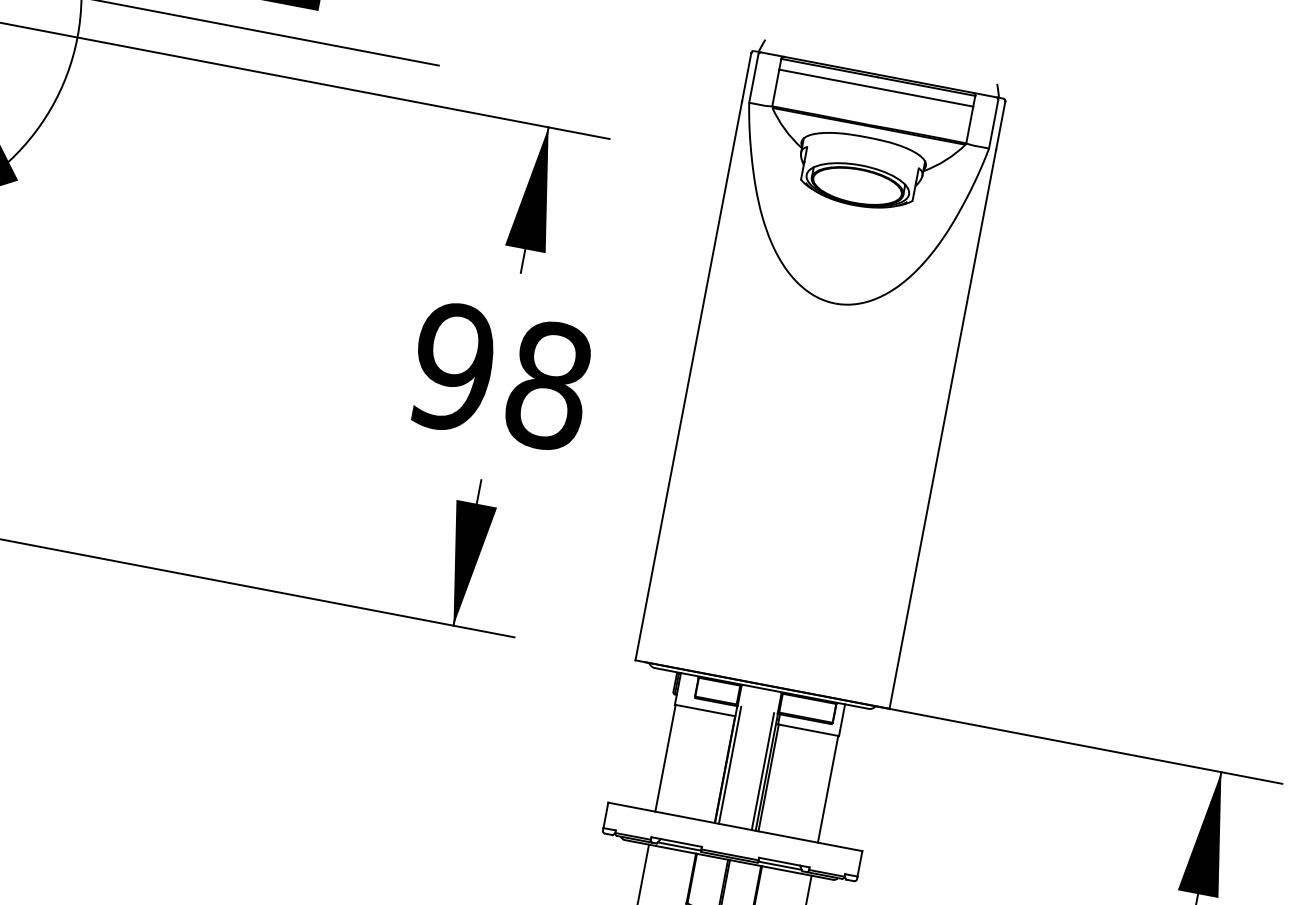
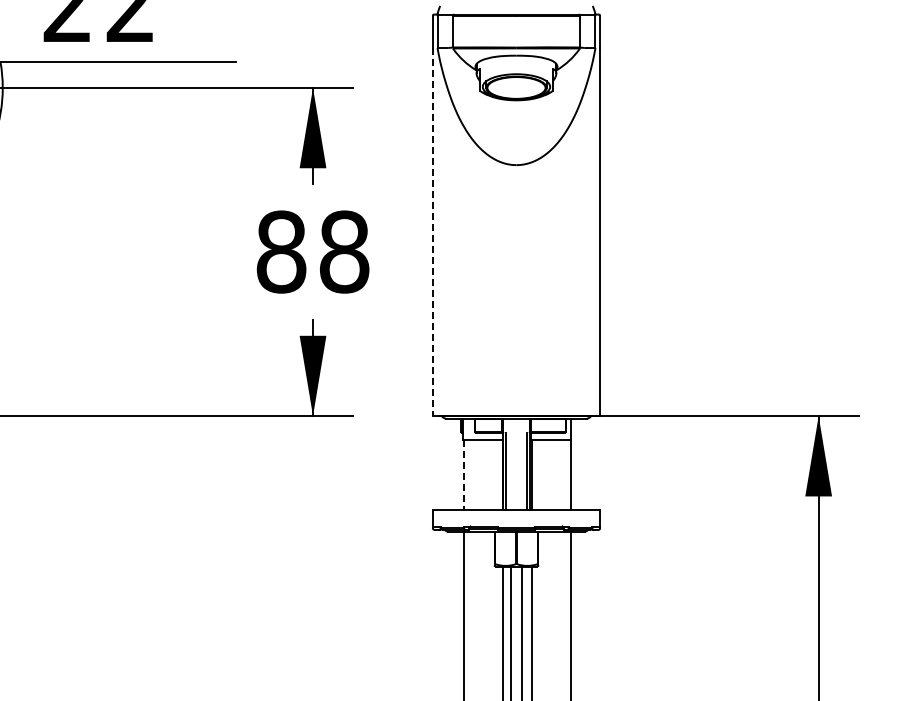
line: (876, 88) -> (516, 23), removed
text: (453, 366) -> (281, 251), 98 -> 88
line: (688, 381) -> (432, 232), solid -> dashed
line: (664, 759) -> (463, 475), solid -> dashed

